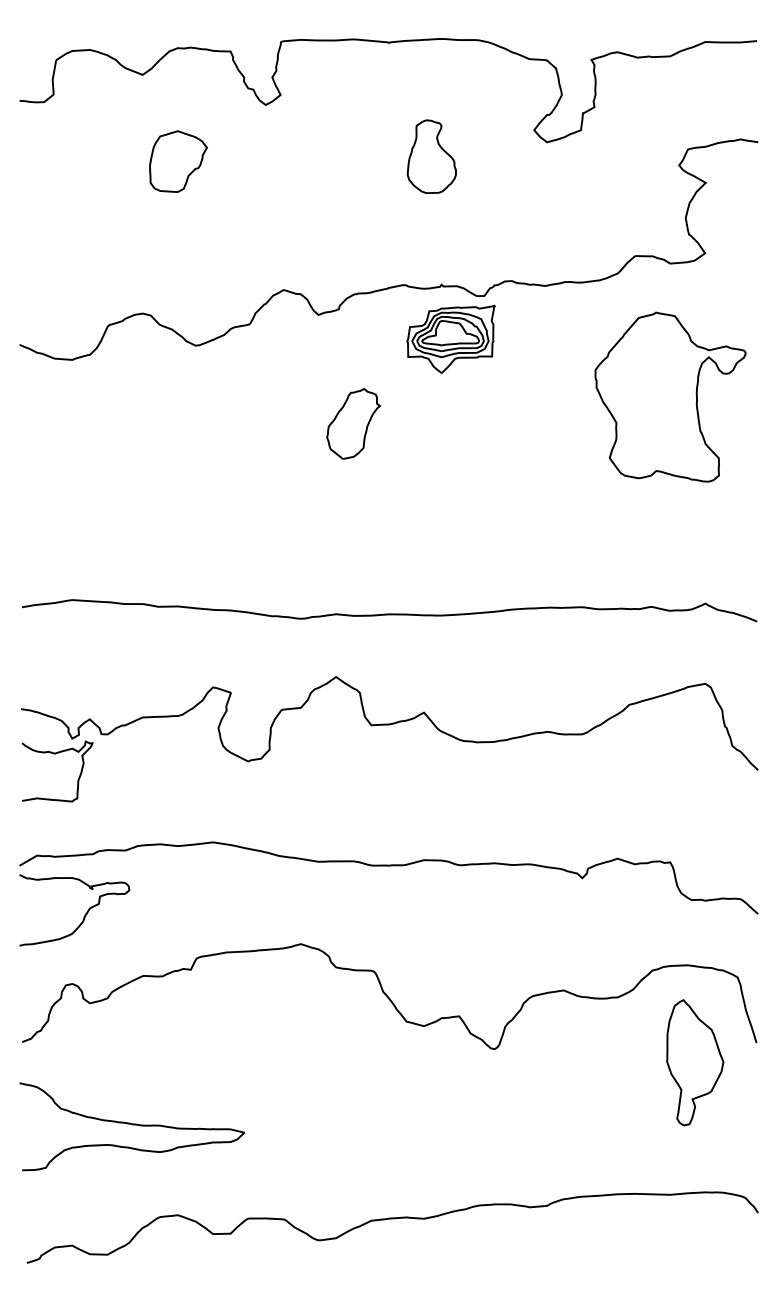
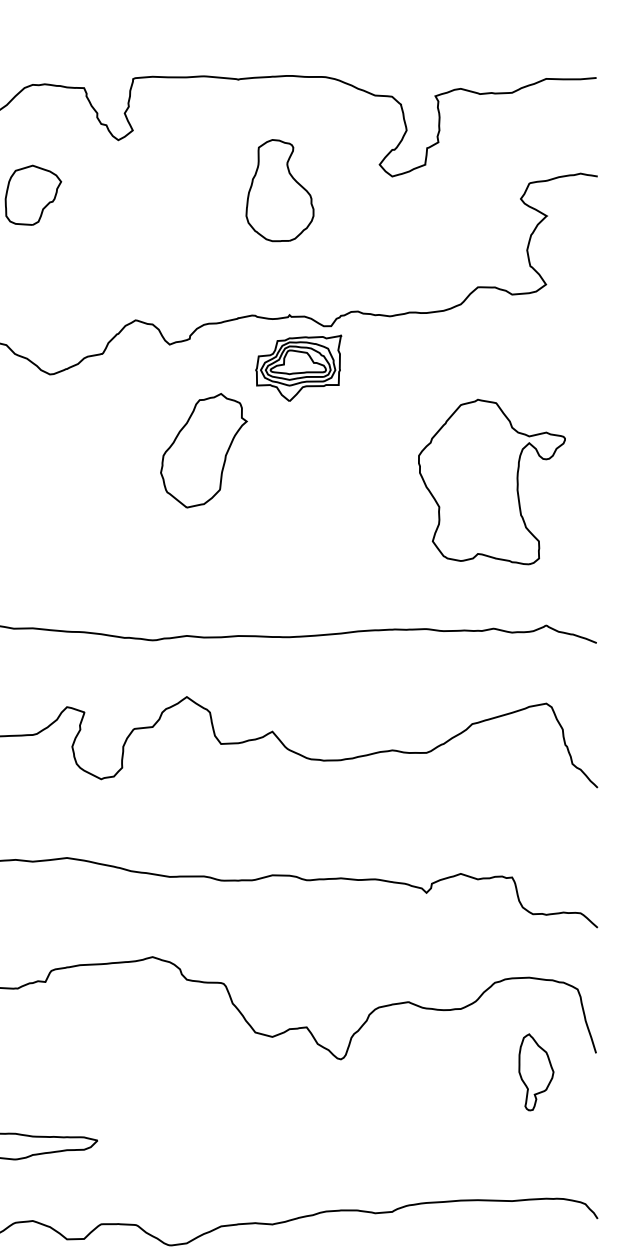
part: (431, 156) -> (279, 190), size x1.43
part: (670, 396) -> (491, 481), moved
part: (353, 423) -> (203, 450), size x1.67
part: (694, 1062) -> (535, 1072), size x0.62

